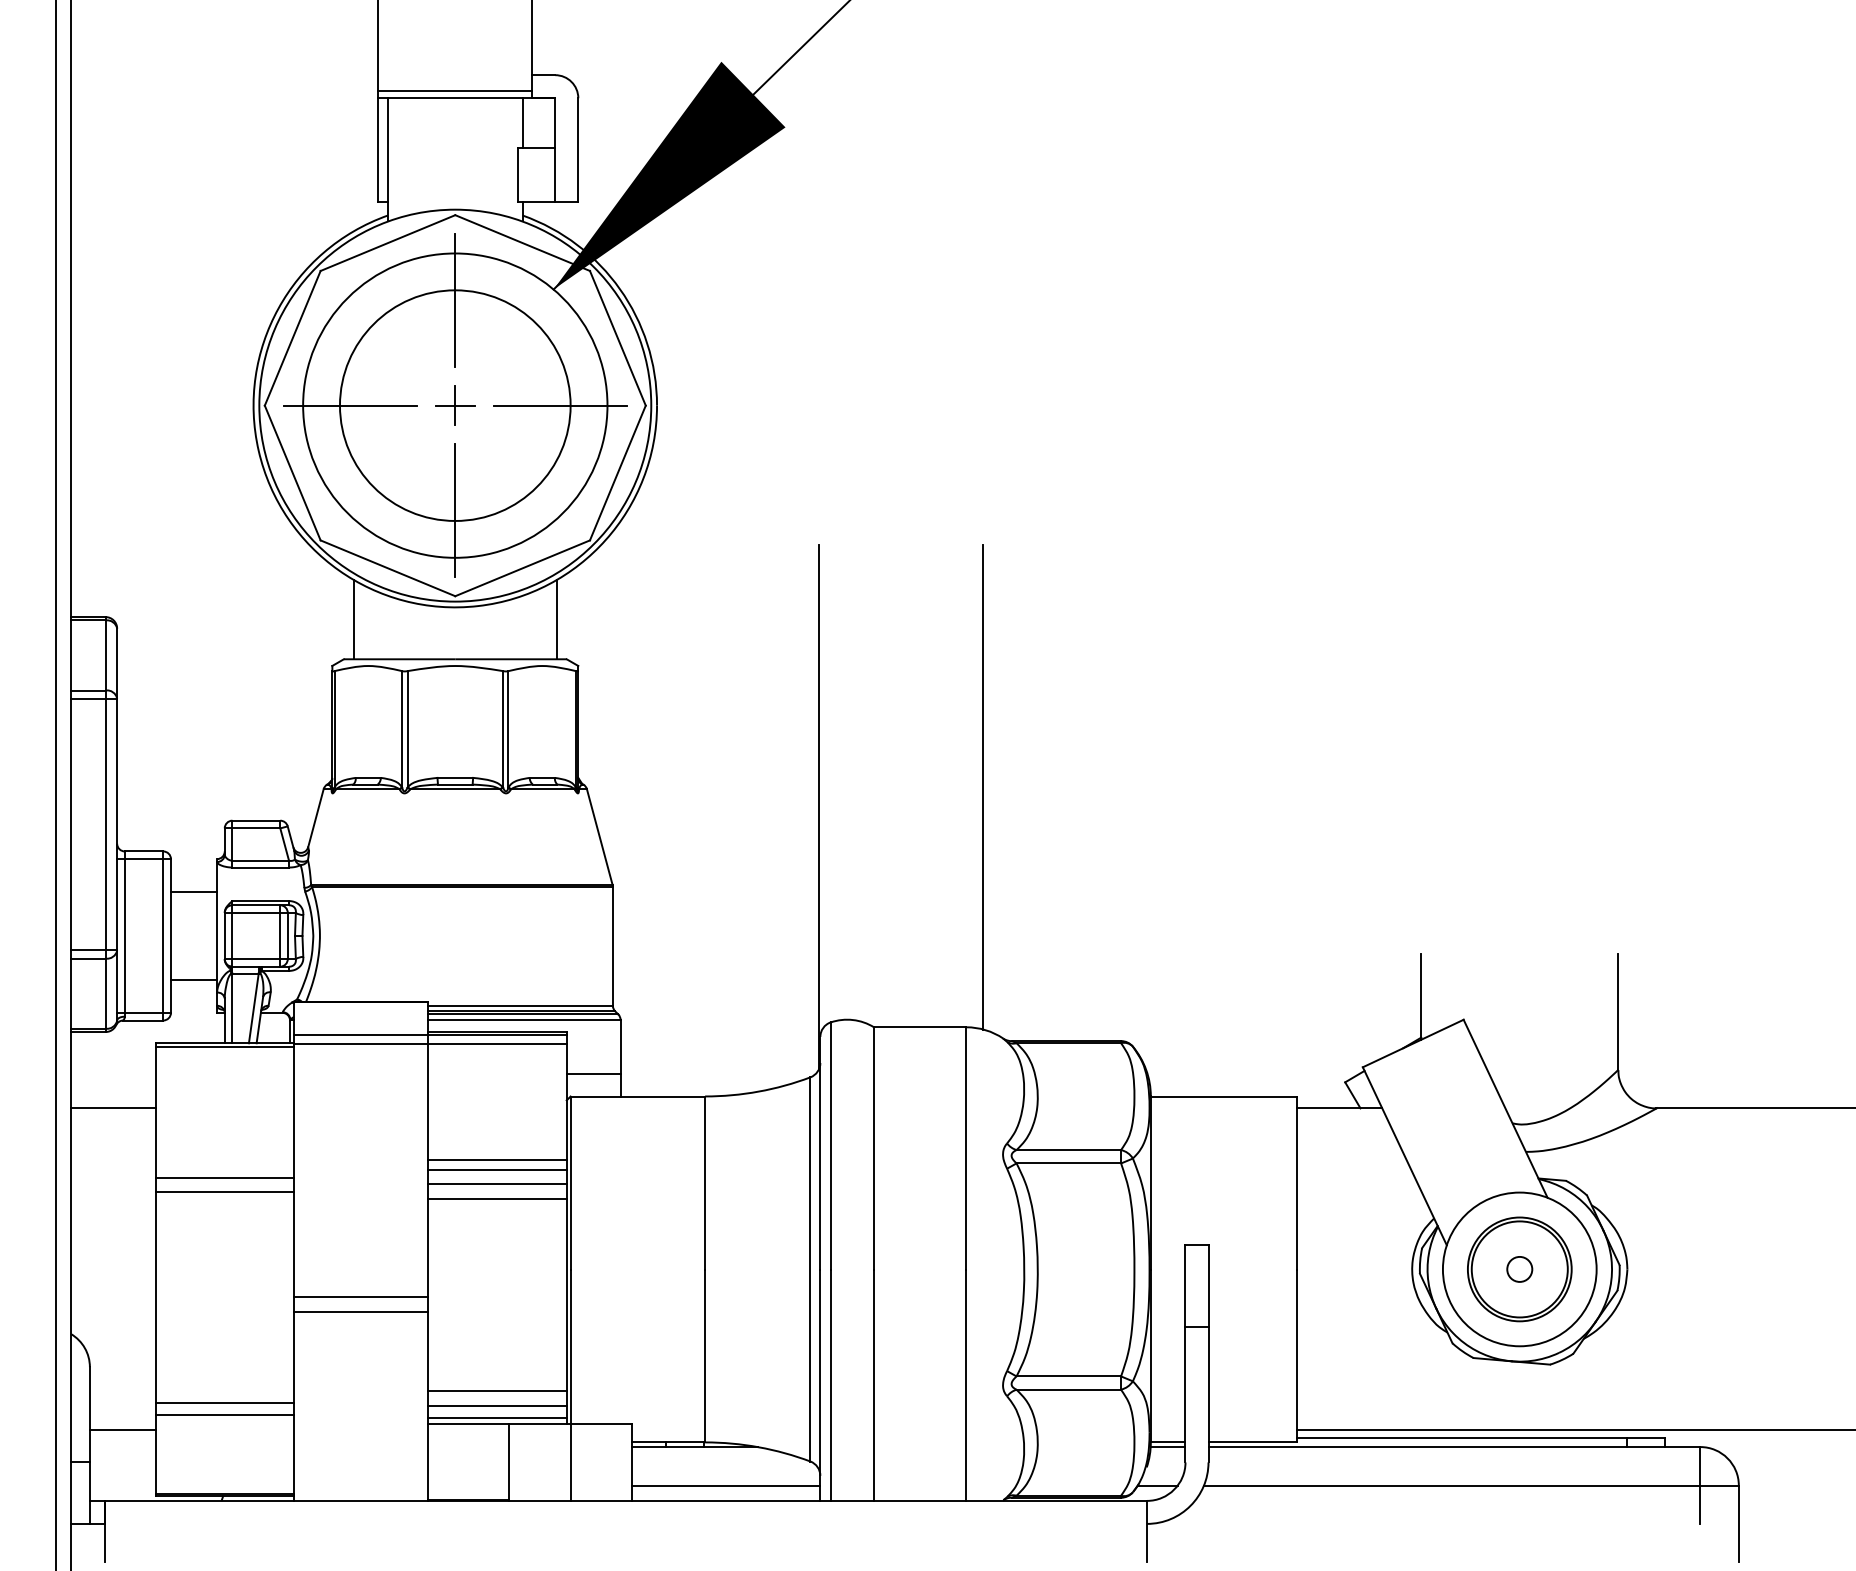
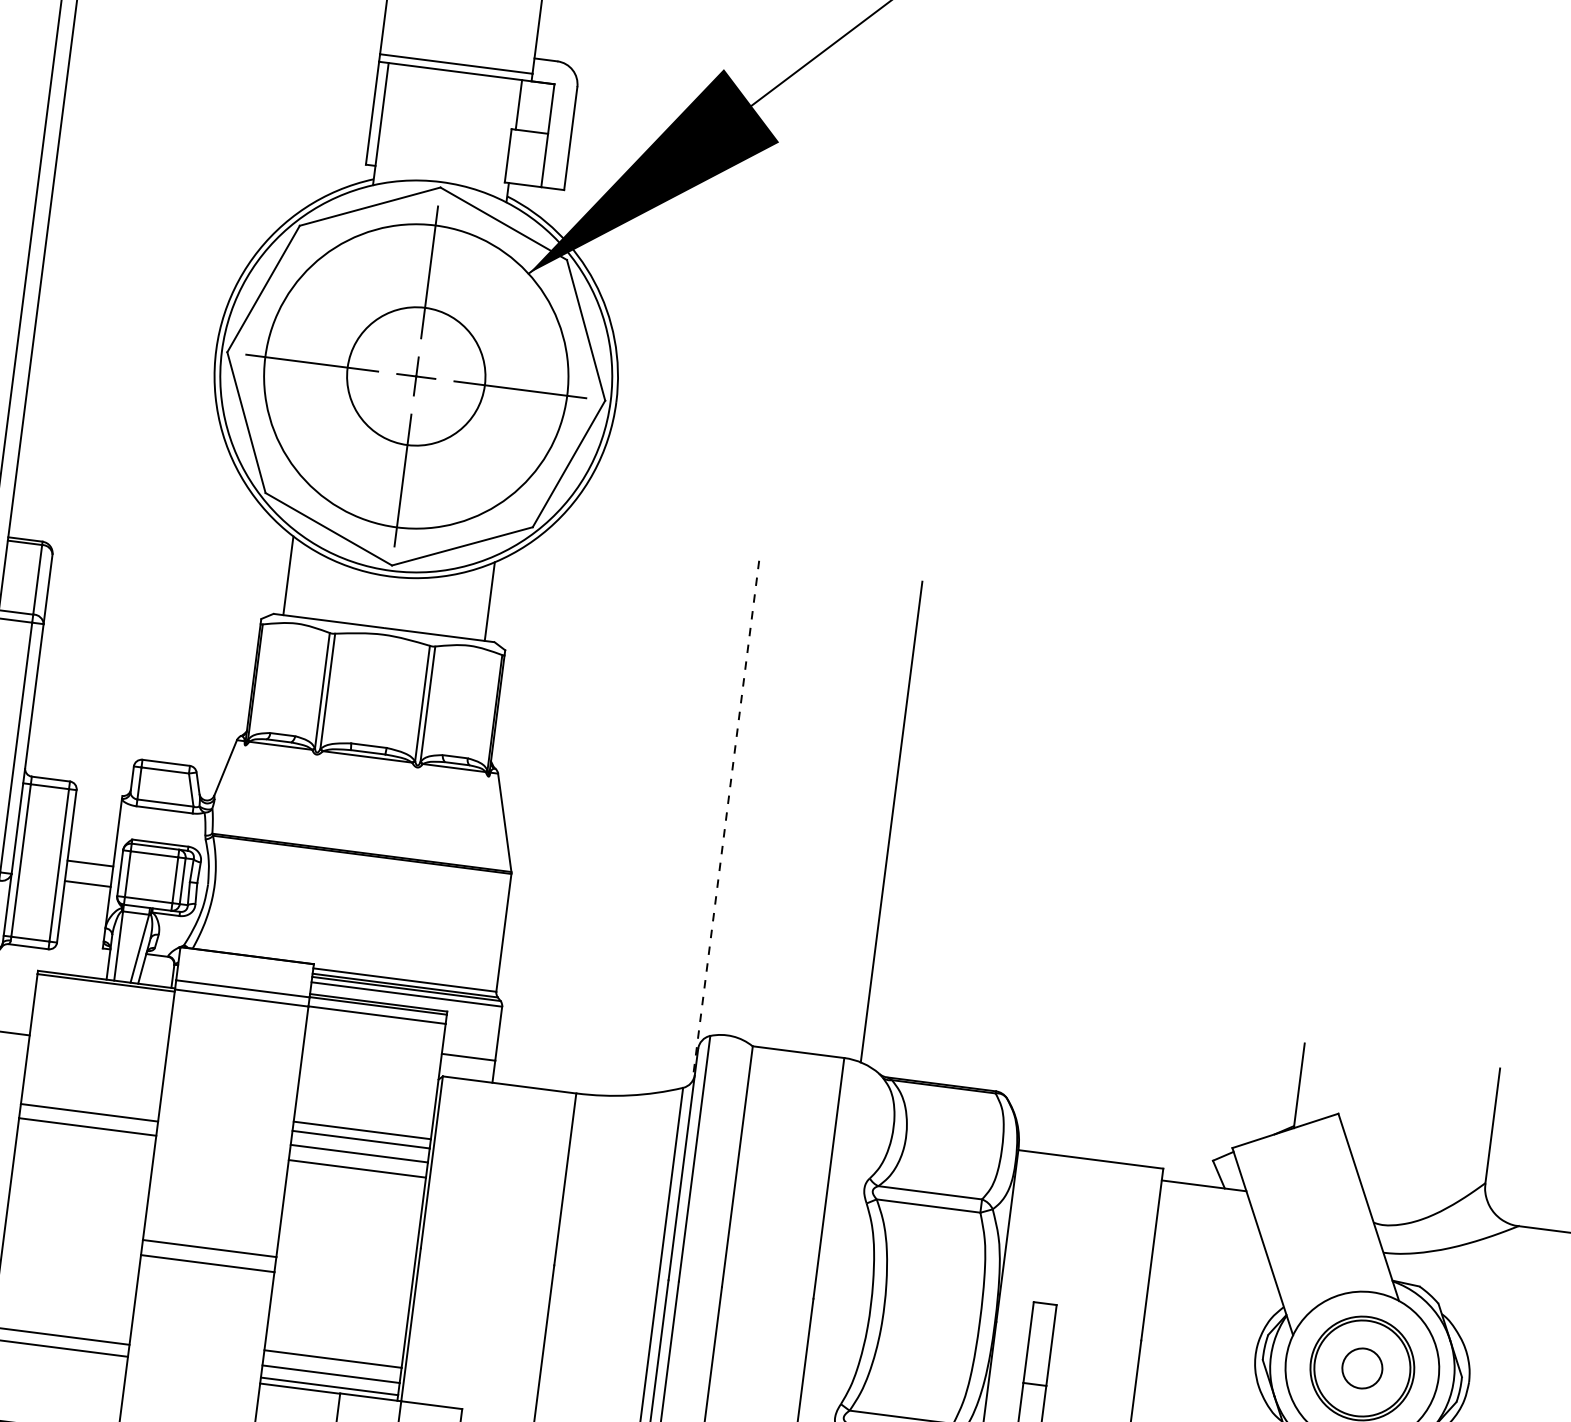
circle: (454, 405) -> (415, 376), size x0.6
line: (818, 807) -> (725, 821), solid -> dashed
line: (193, 891) -> (87, 883), moved
line: (193, 980) -> (89, 863), moved
circle: (1519, 1268) -> (1362, 1367), size x1.6

